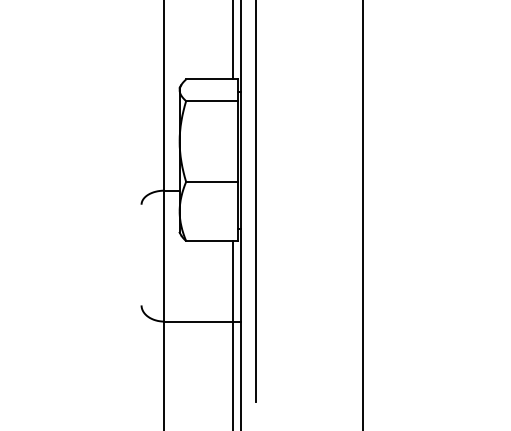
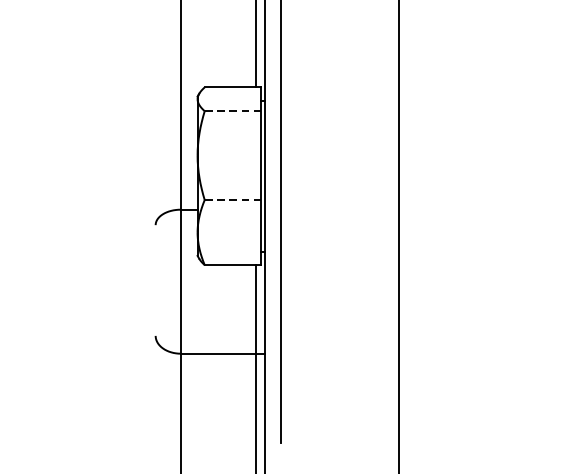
line: (211, 101) -> (232, 111), solid -> dashed
line: (211, 181) -> (232, 199), solid -> dashed

